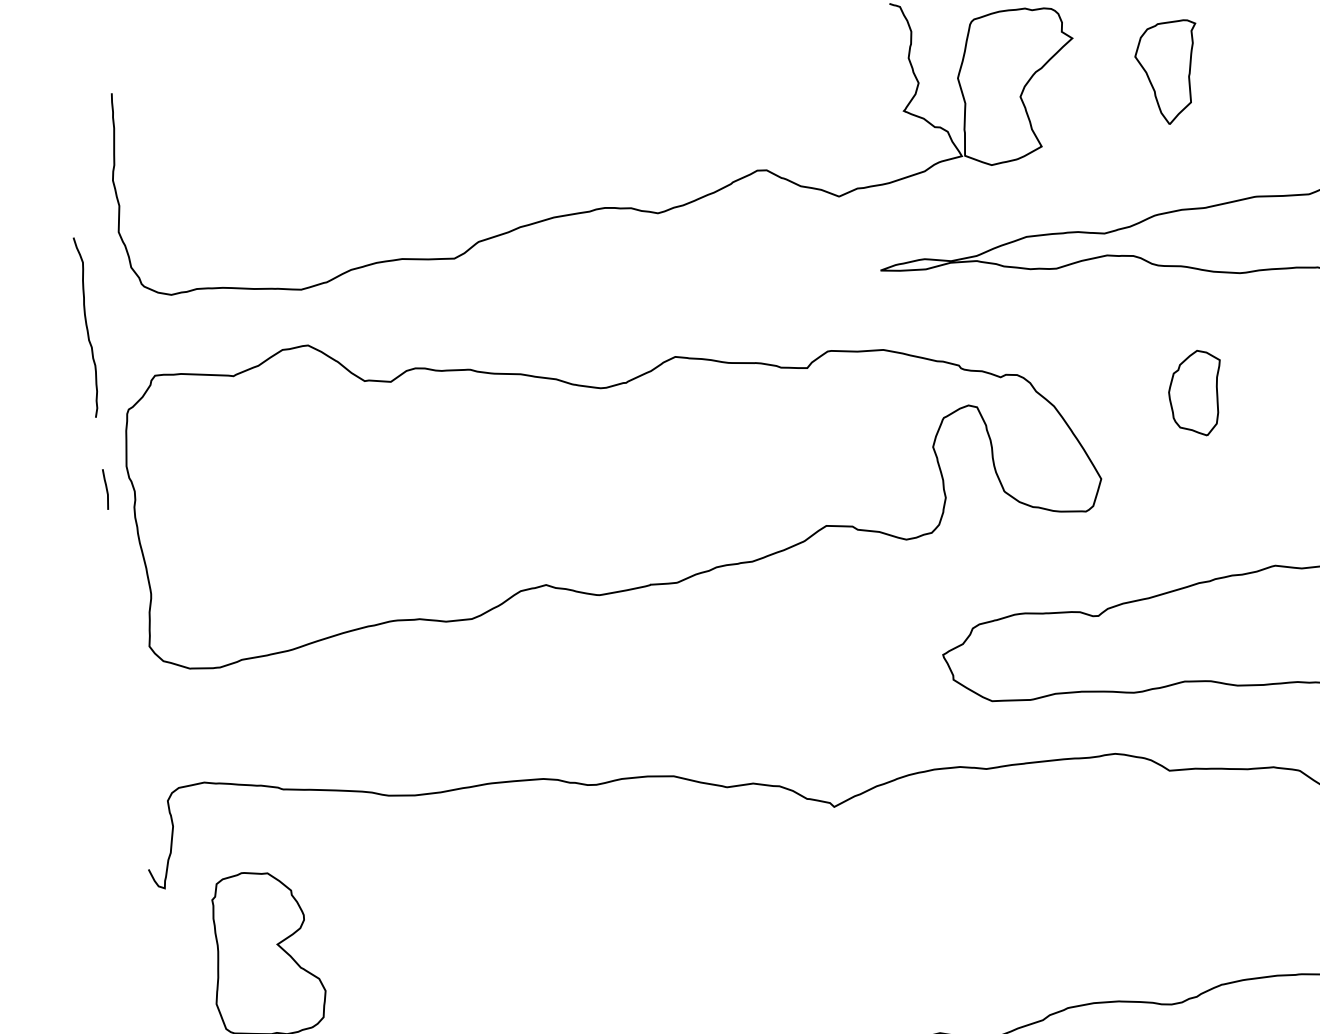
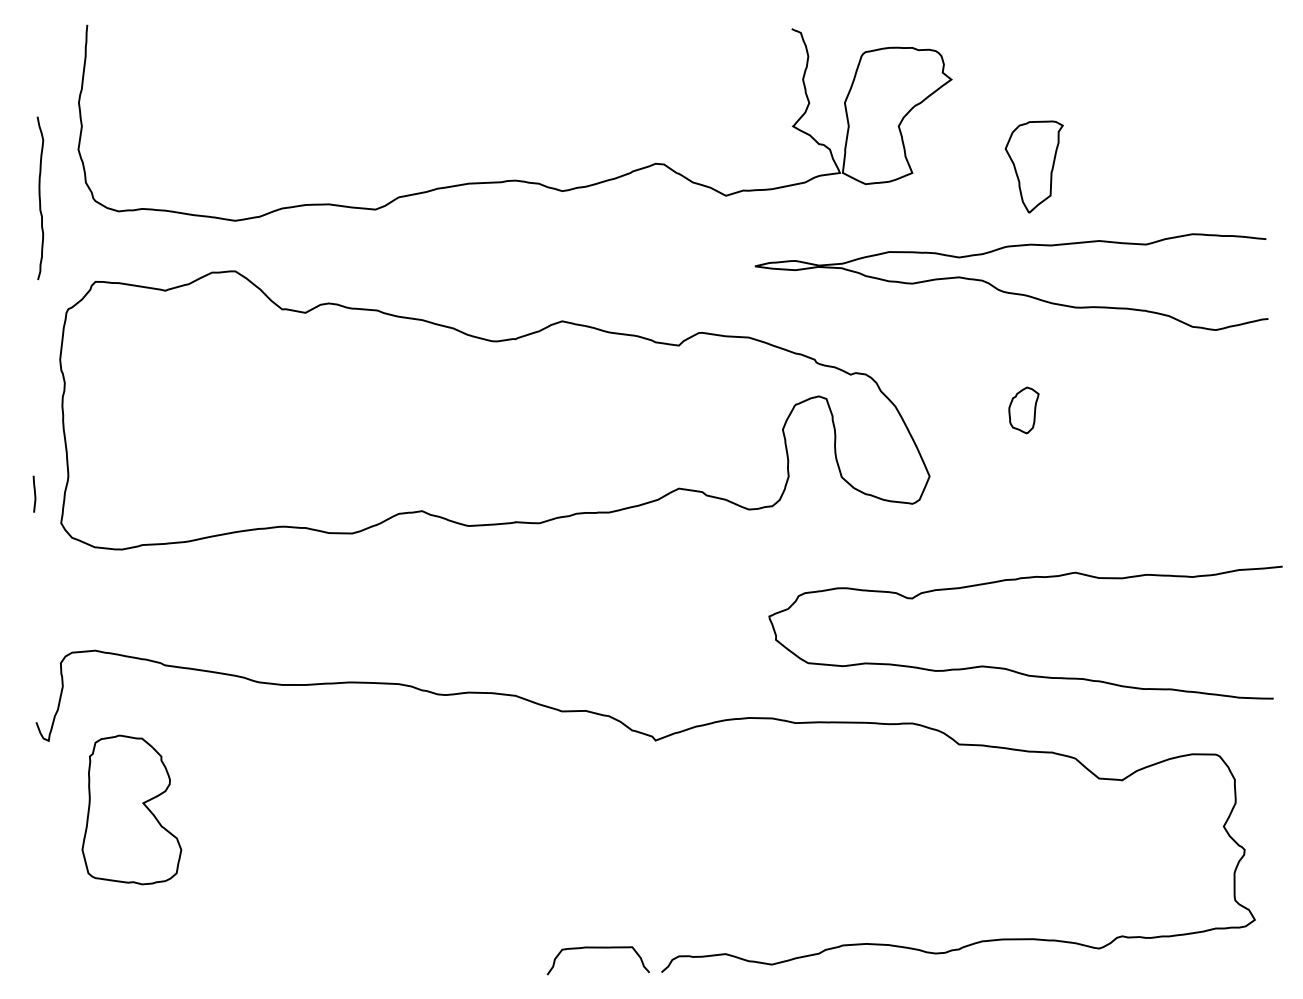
part: (1168, 72) -> (1033, 166), moved
curve: (87, 327) -> (40, 198), moved
part: (1196, 393) -> (1023, 410), size x0.6
curve: (106, 488) -> (34, 493), moved

